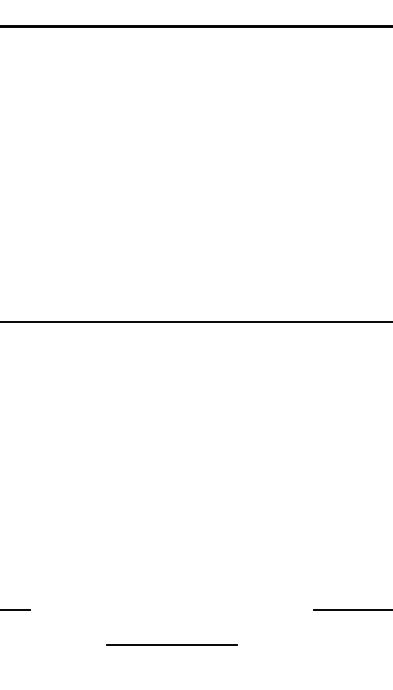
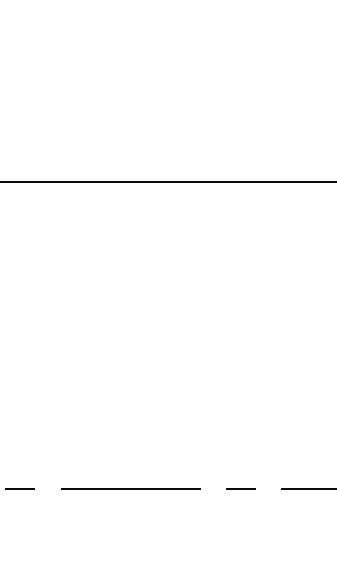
line: (68, 610) -> (20, 489), added
line: (275, 610) -> (240, 489), added
line: (171, 644) -> (129, 488), moved

